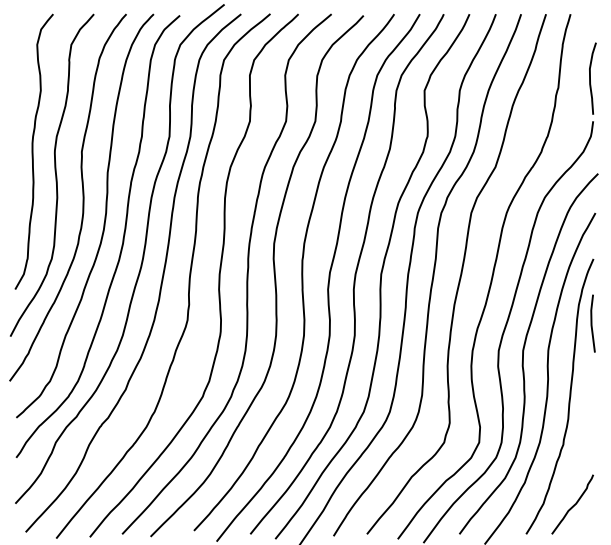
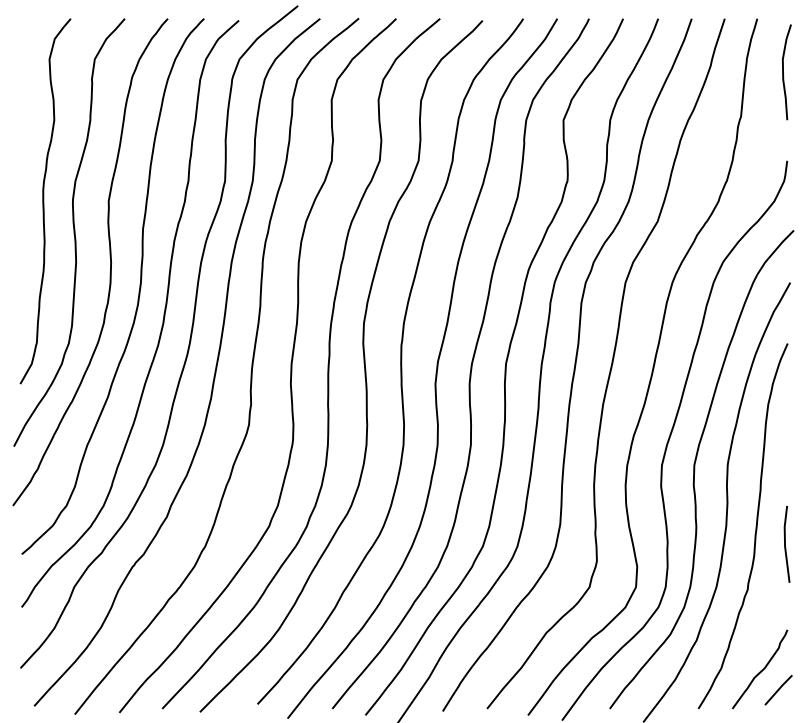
curve: (590, 78) -> (783, 72), moved
line: (591, 322) -> (785, 543), moved
line: (586, 519) -> (778, 689), added

